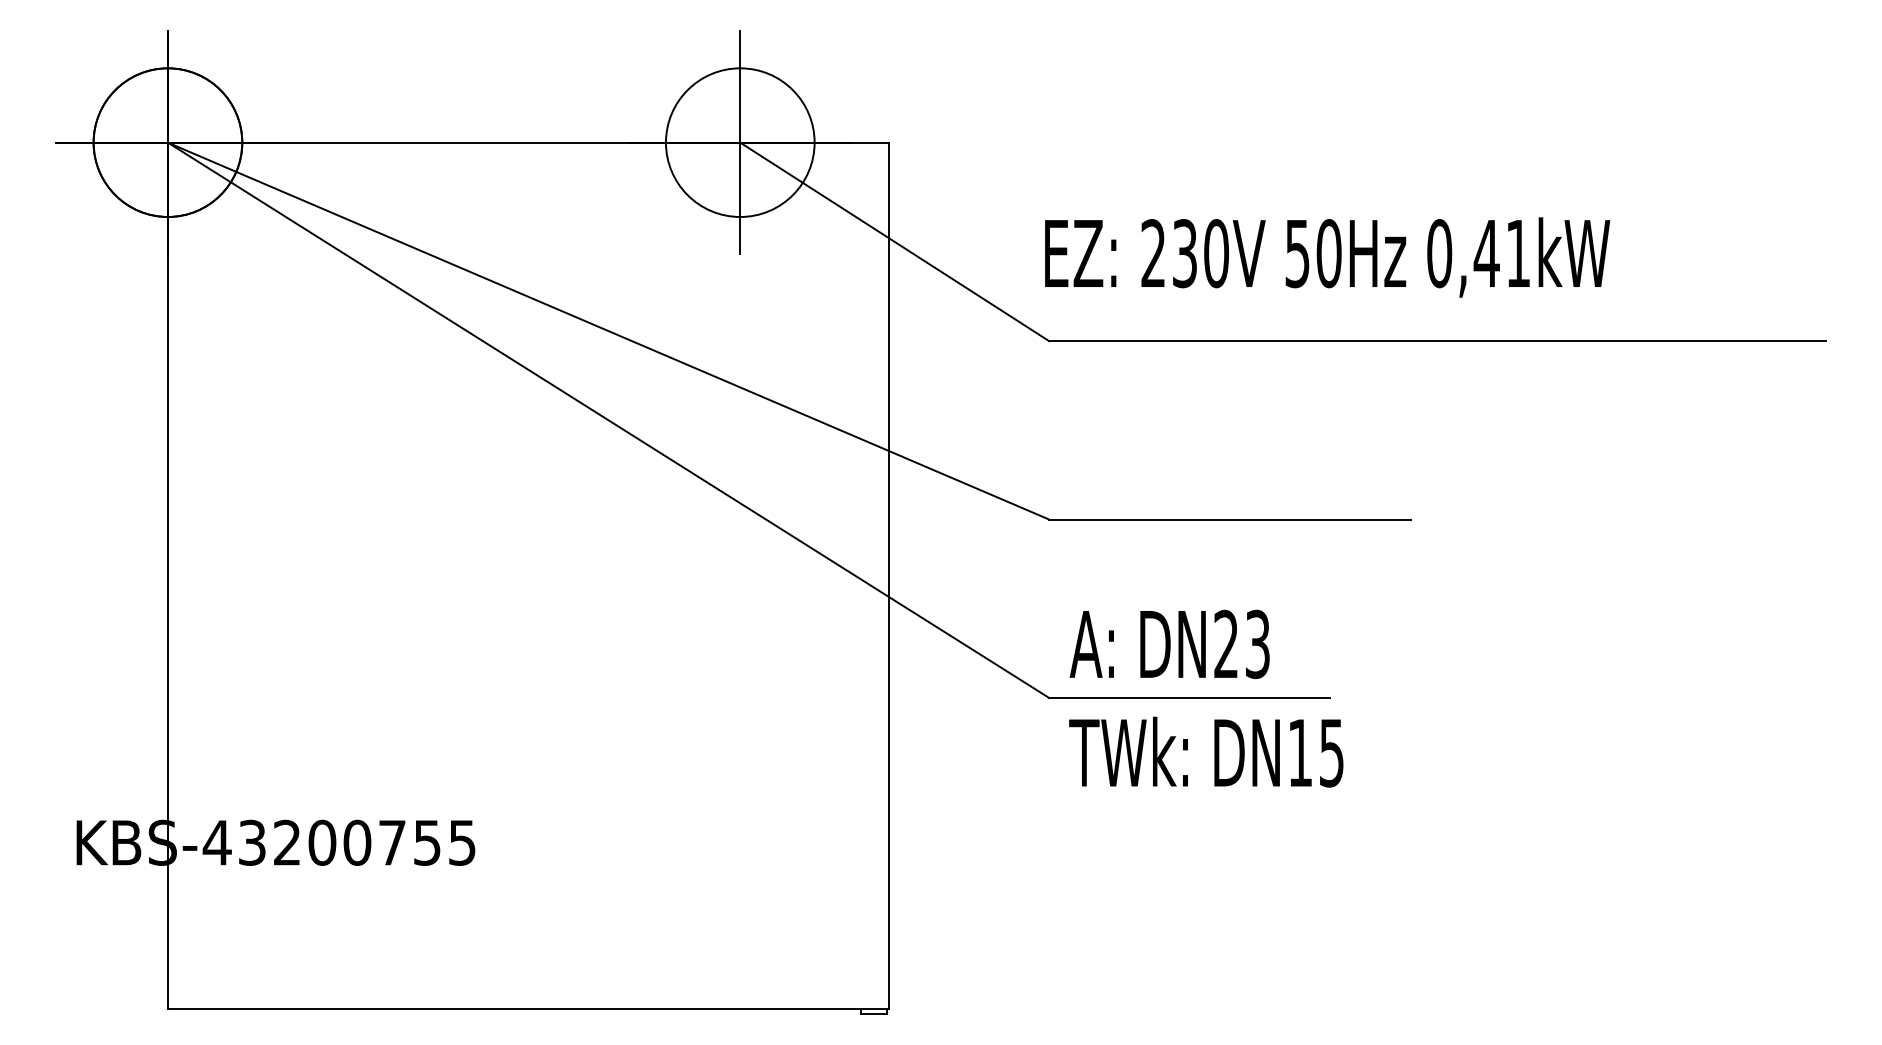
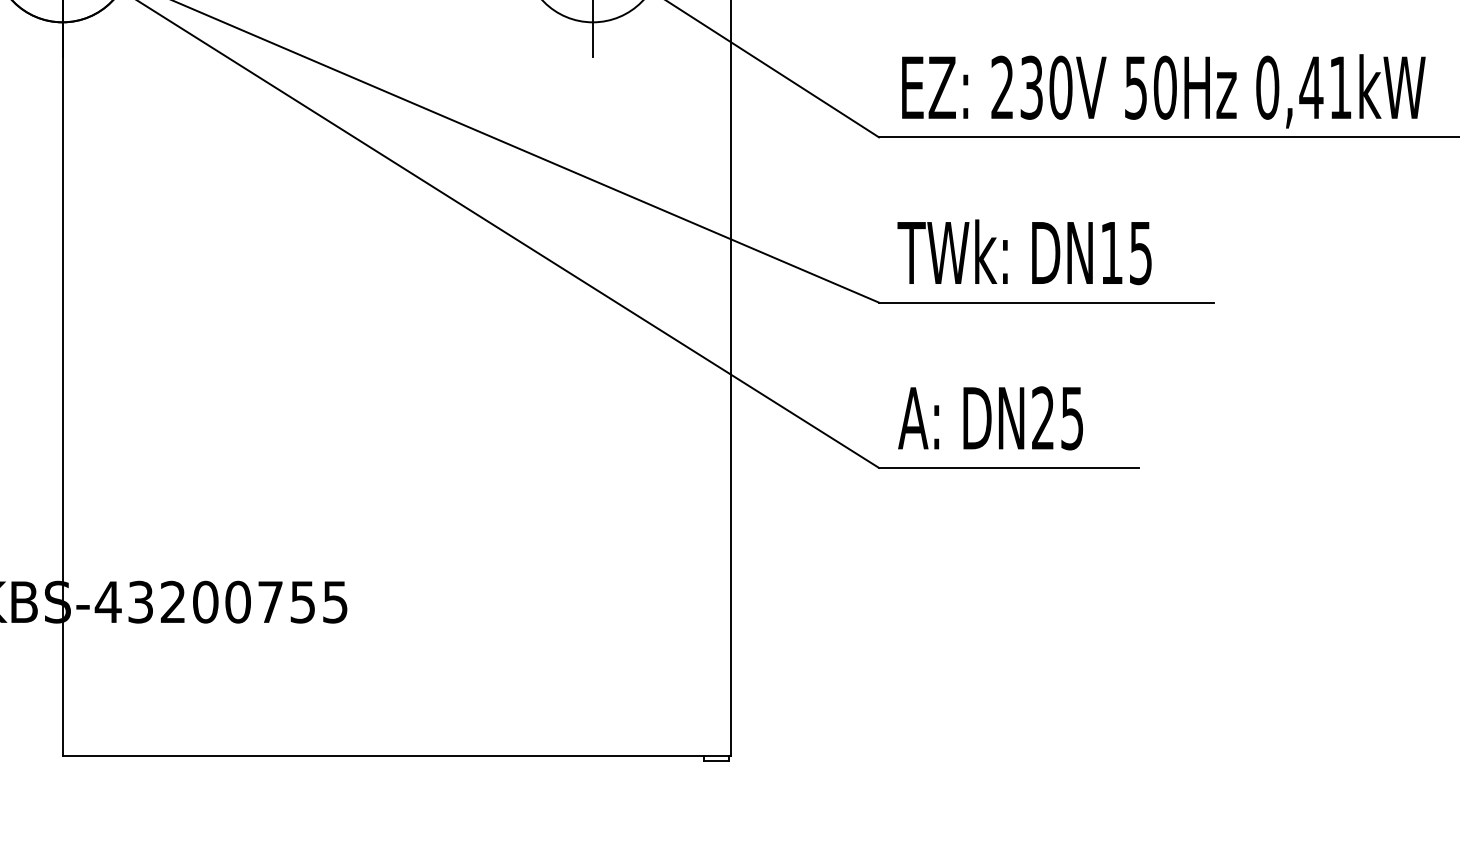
text: (1327, 257) -> (1163, 91), moved
text: (1257, 643) -> (1072, 417), DN23 -> DN25
text: (1206, 751) -> (1024, 251), moved

